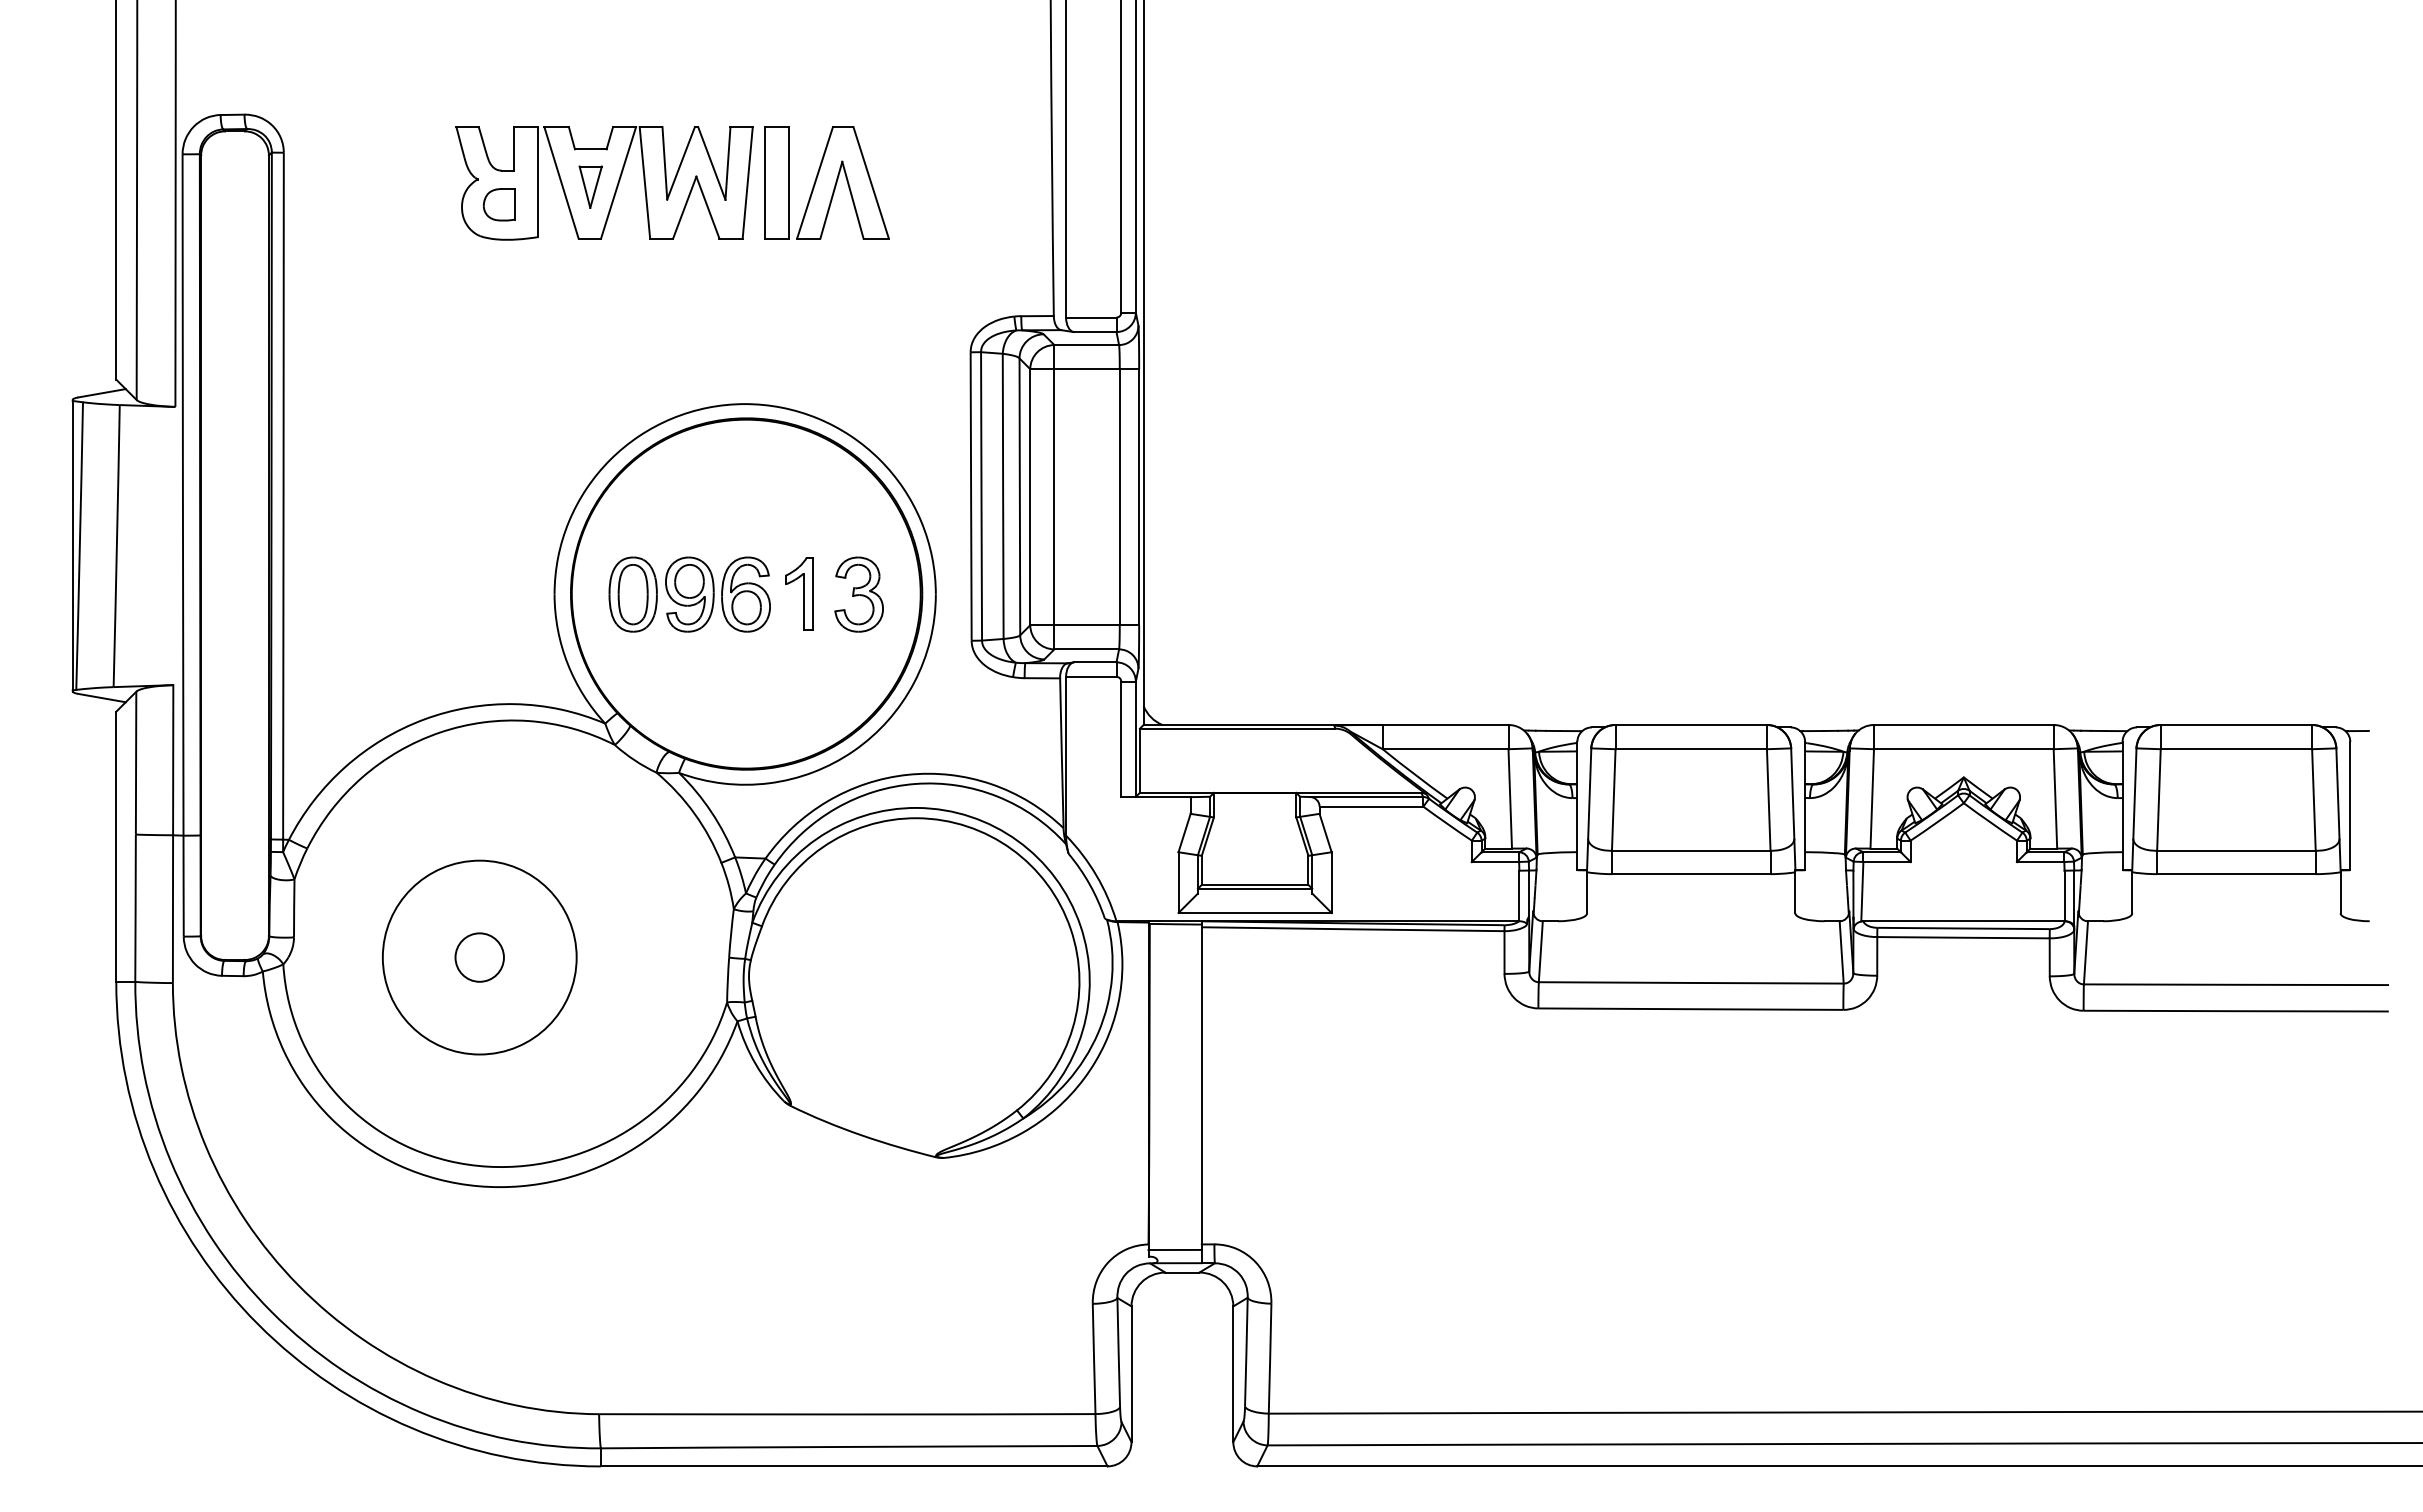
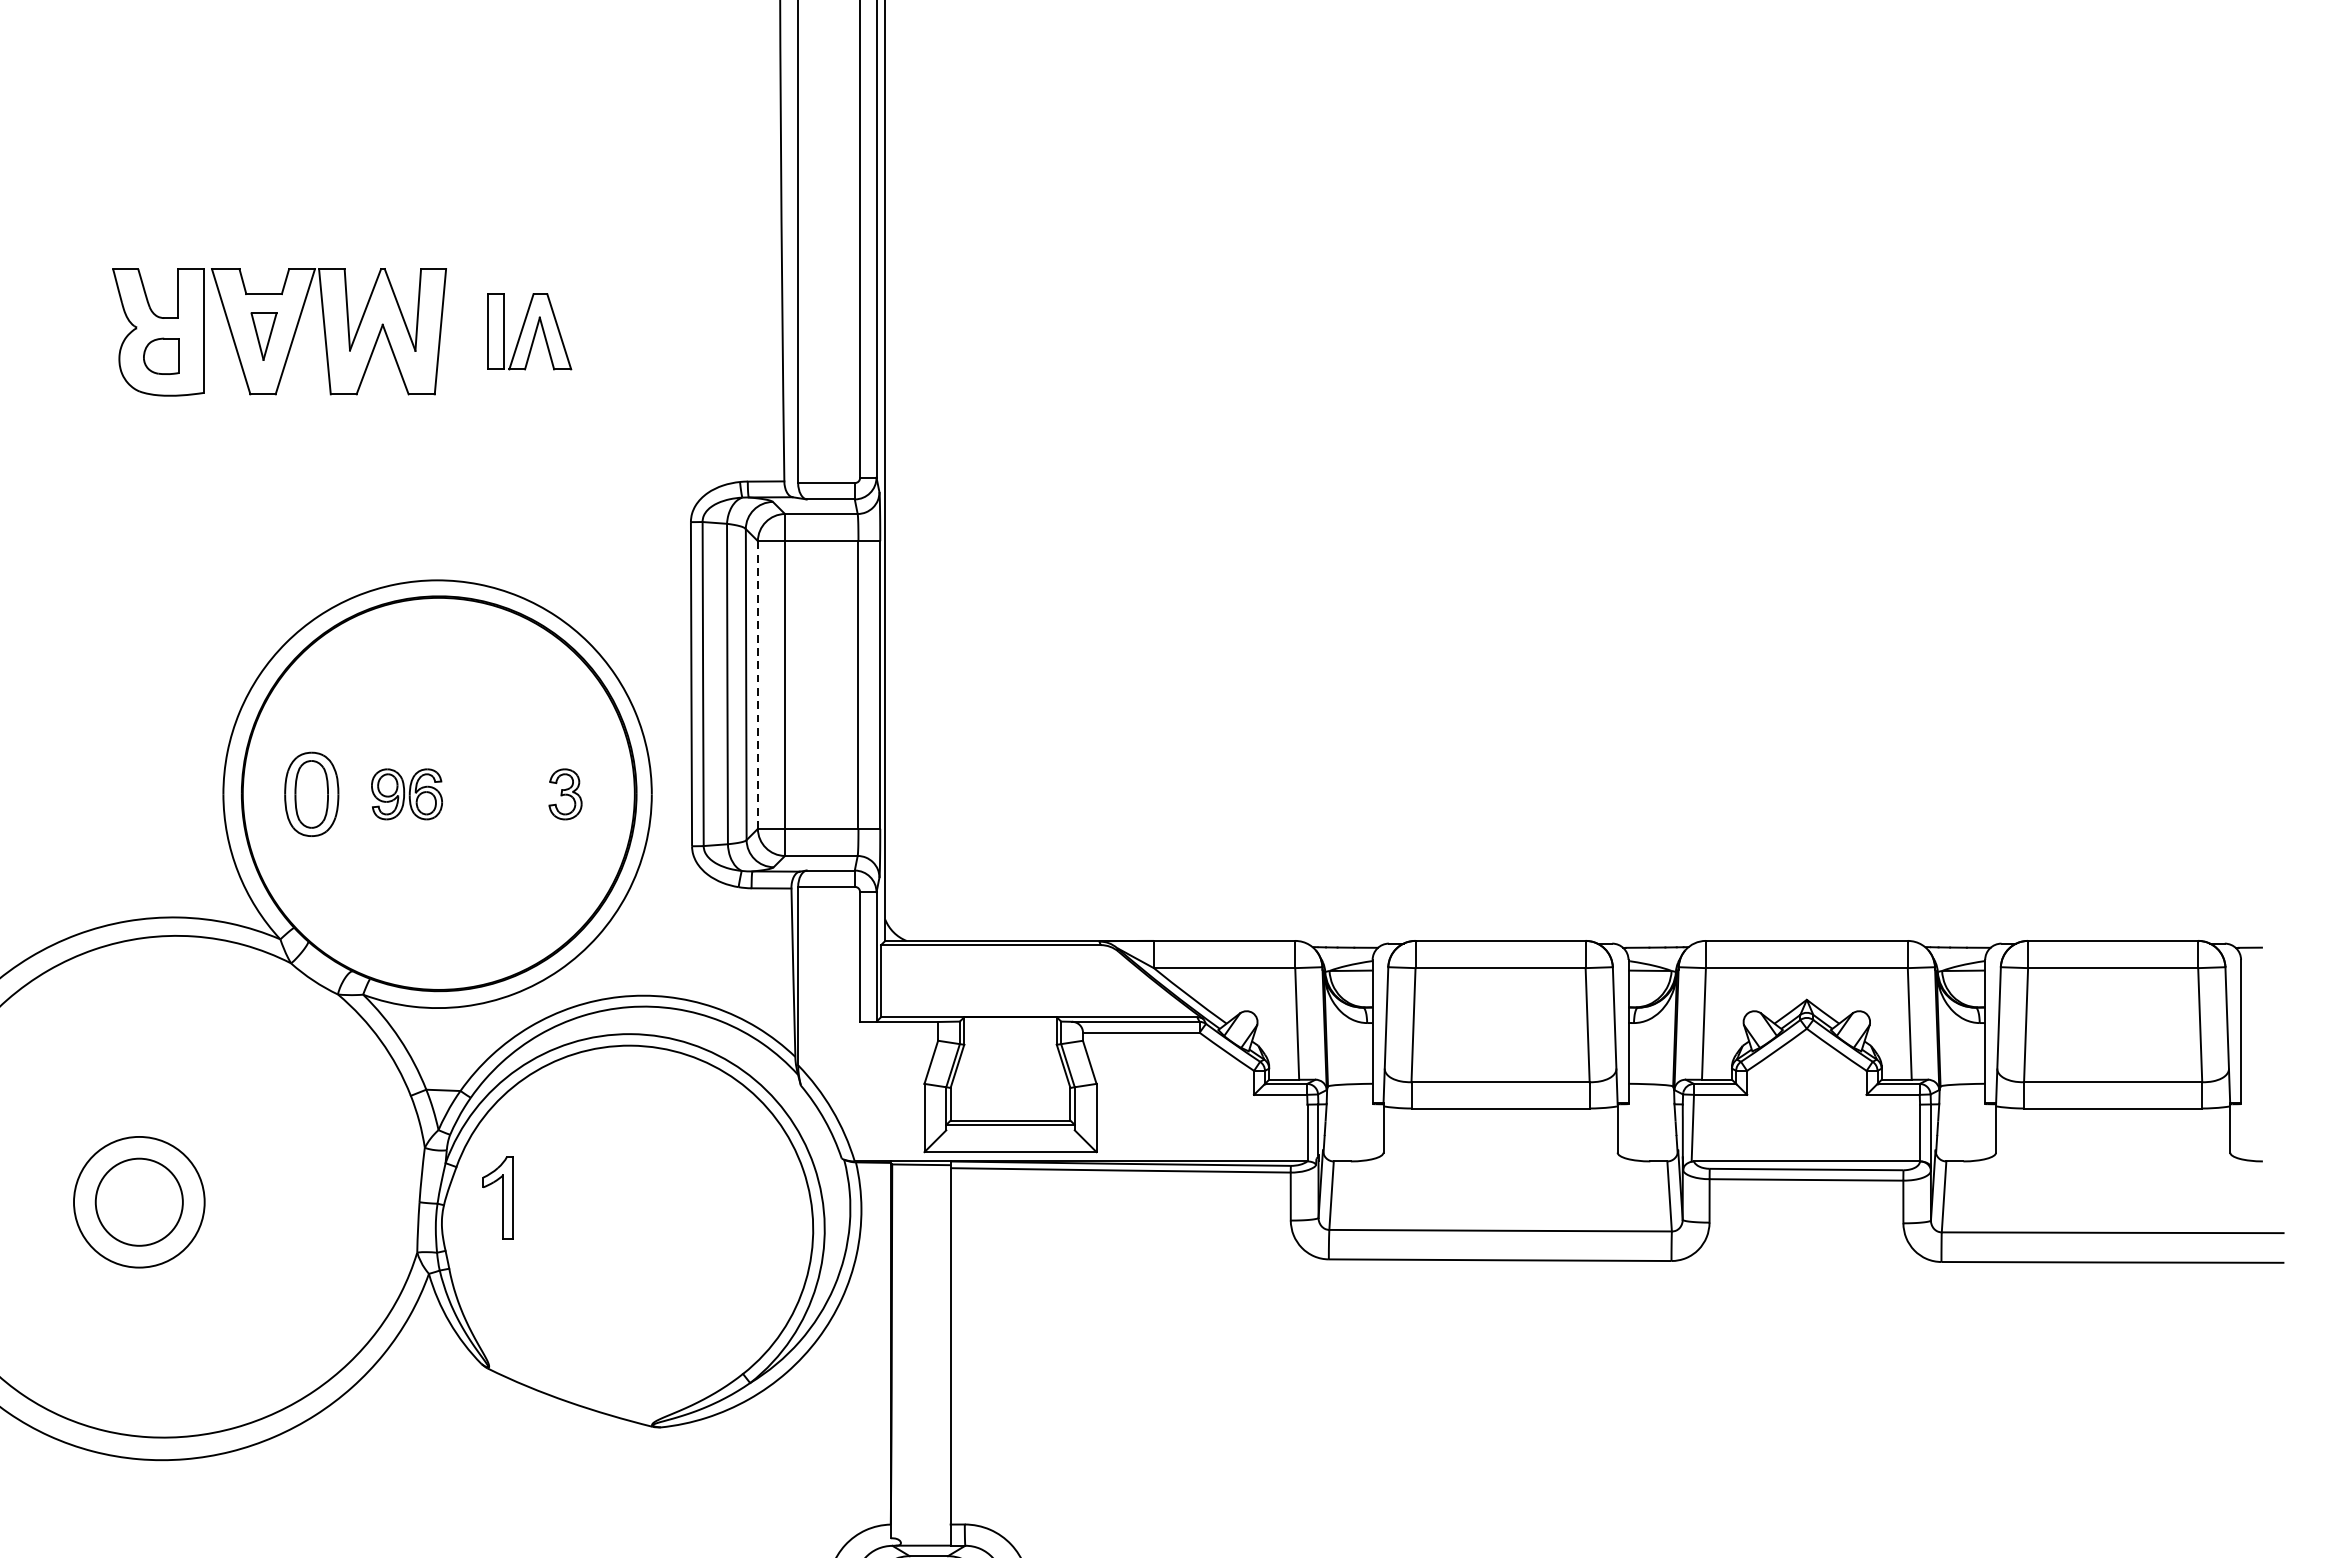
part: (826, 182) -> (528, 331), size x0.6
line: (1030, 496) -> (758, 684), solid -> dashed
part: (799, 593) -> (498, 1197), moved
part: (717, 594) -> (406, 794), size x0.6
part: (858, 594) -> (564, 794), size x0.6
circle: (479, 957) -> (139, 1202), size x0.6
circle: (479, 957) -> (139, 1202), size x1.6
line: (1174, 1249) -> (919, 1530), removed

